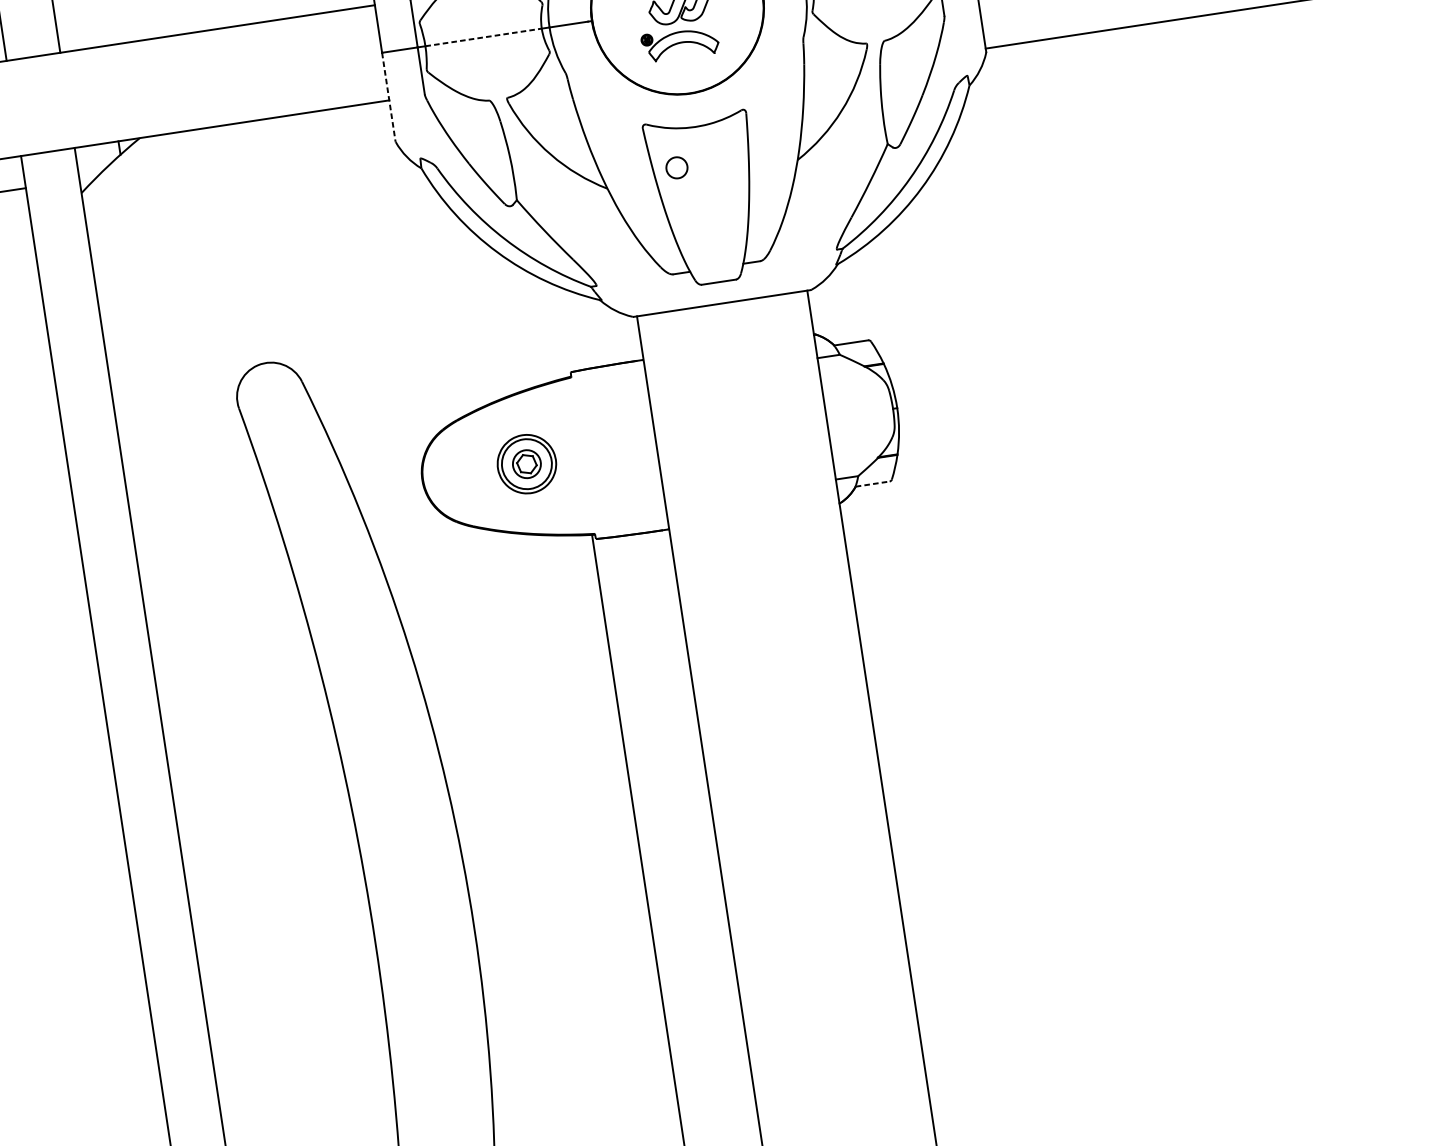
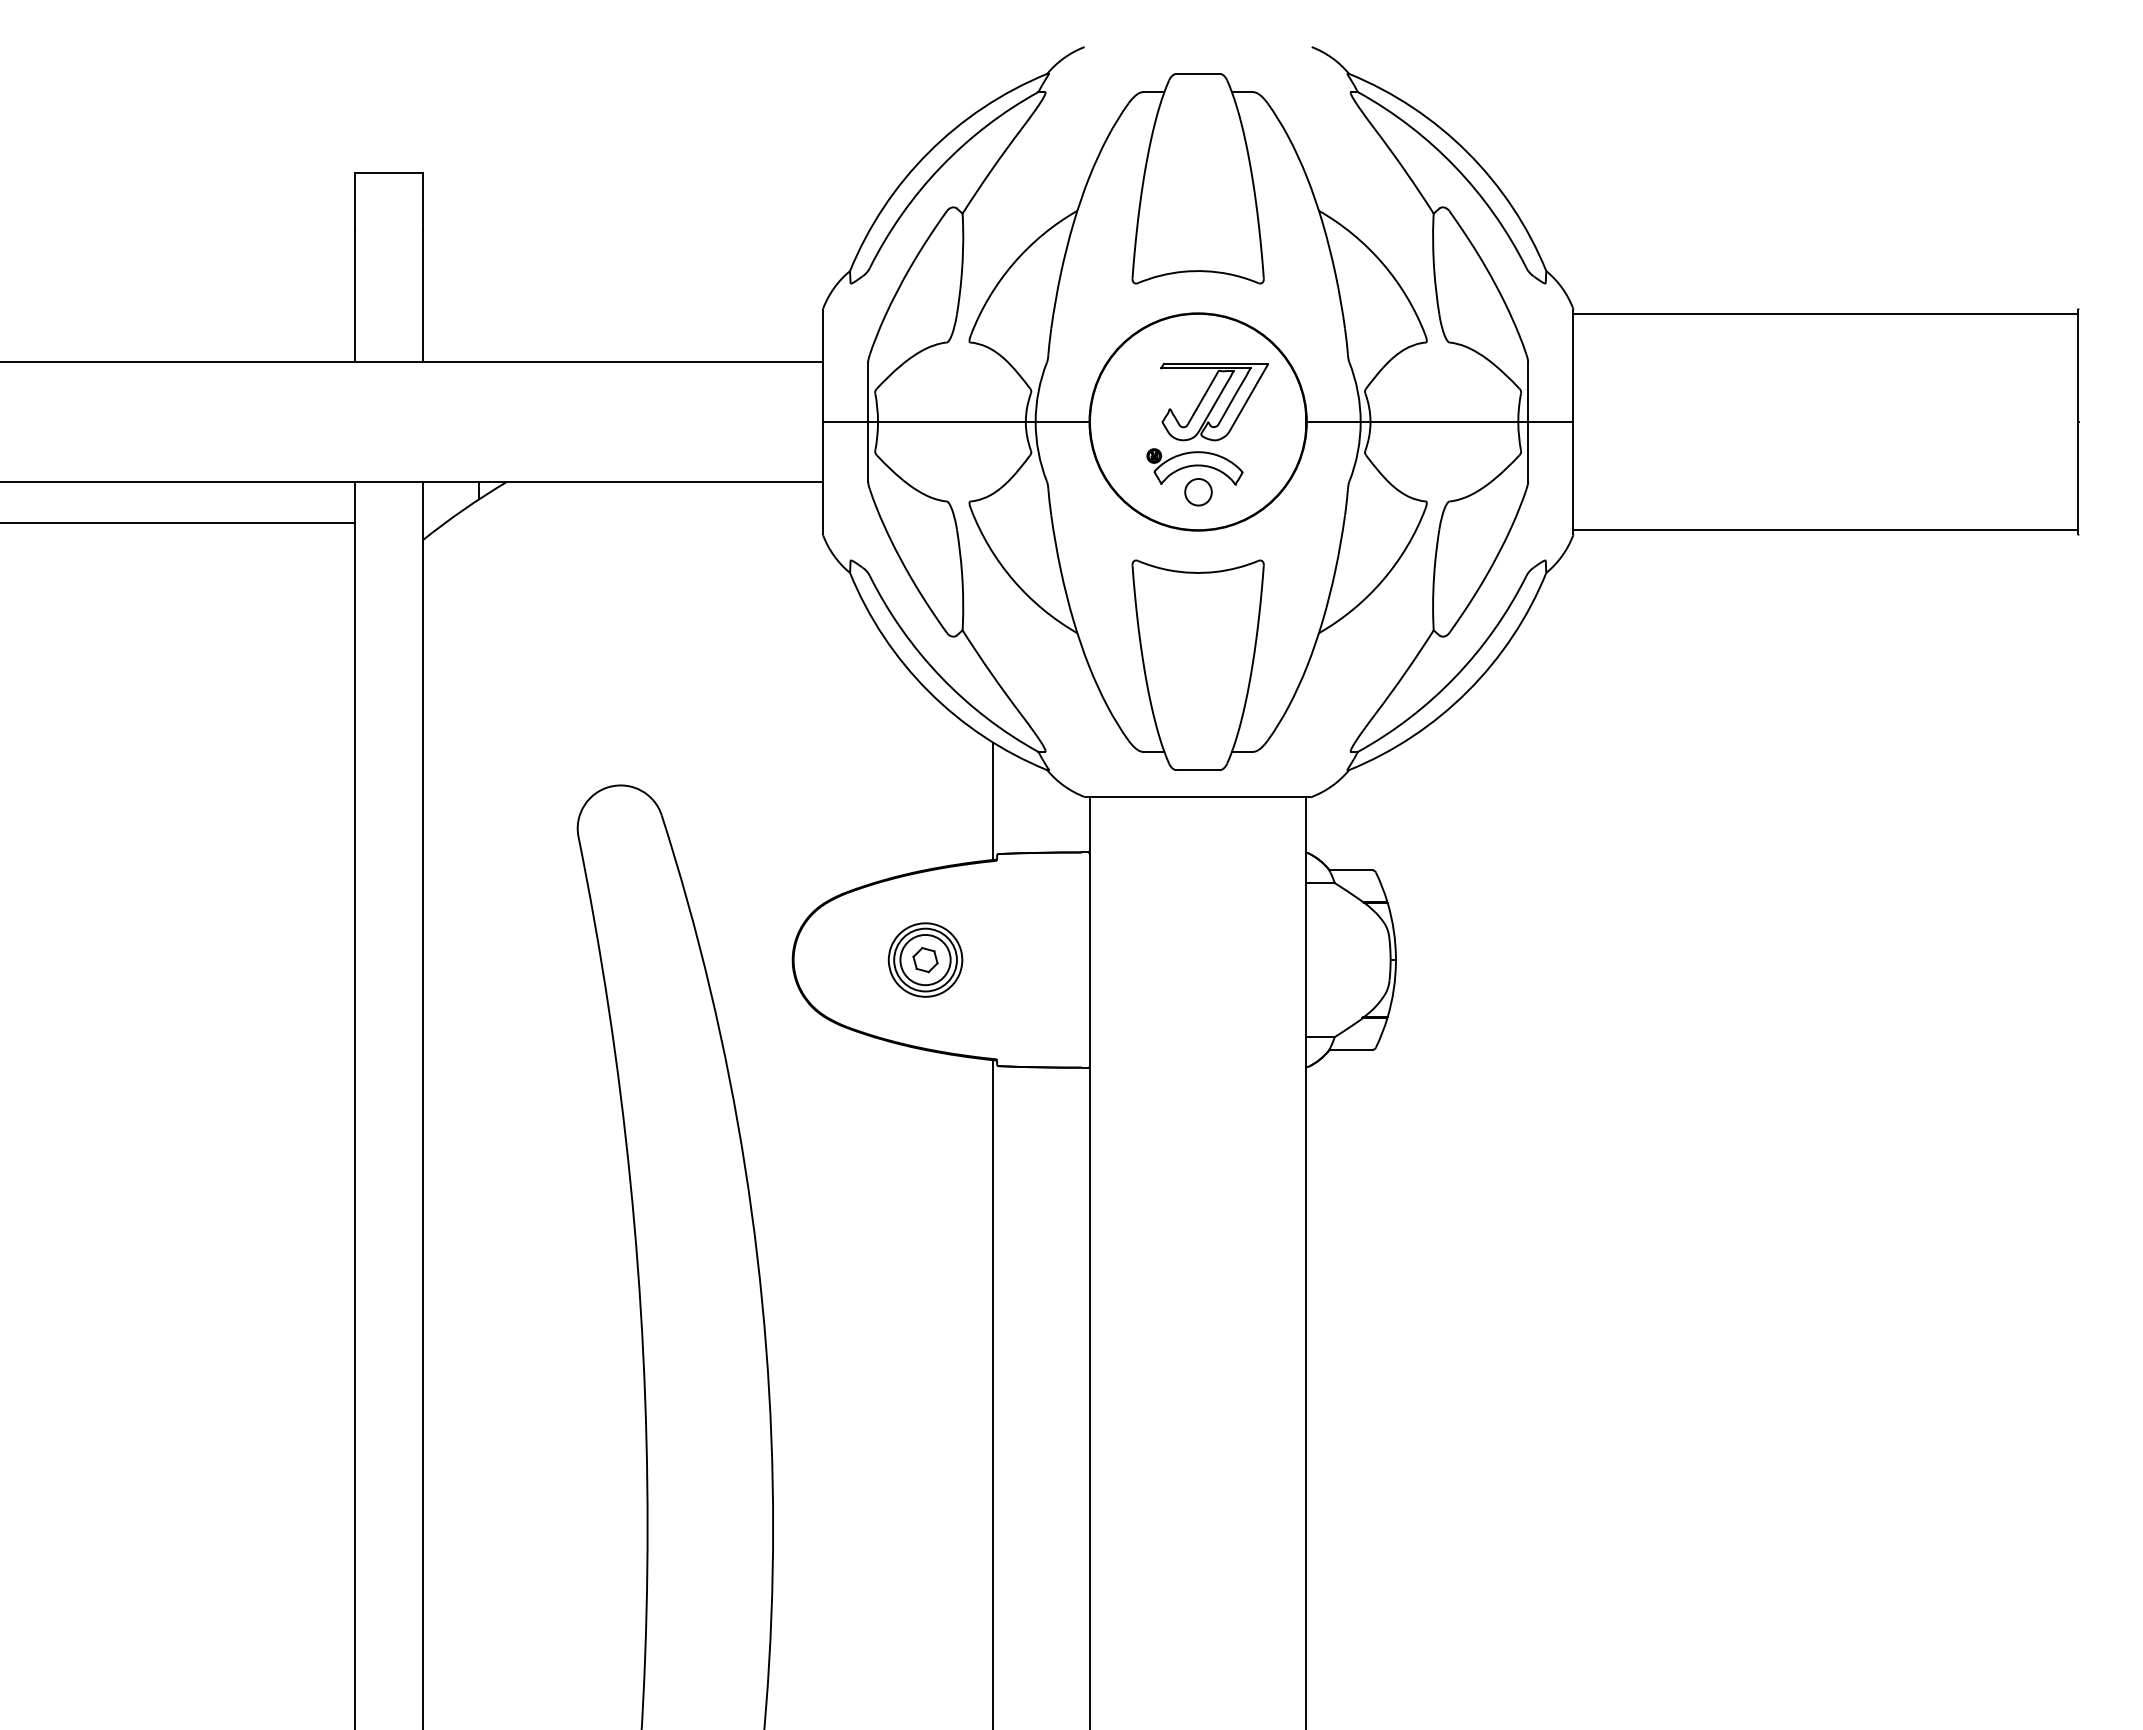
line: (483, 37) -> (951, 422), dashed -> solid
line: (388, 97) -> (822, 478), dashed -> solid
part: (676, 168) -> (1198, 492), moved
line: (561, 331) -> (993, 801), added
circle: (526, 463) -> (925, 959), size x1.43
line: (872, 483) -> (1351, 1049), dashed -> solid

